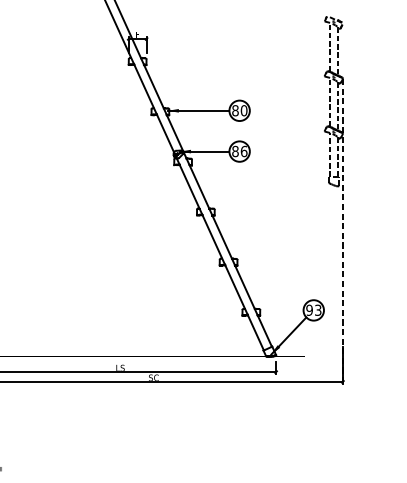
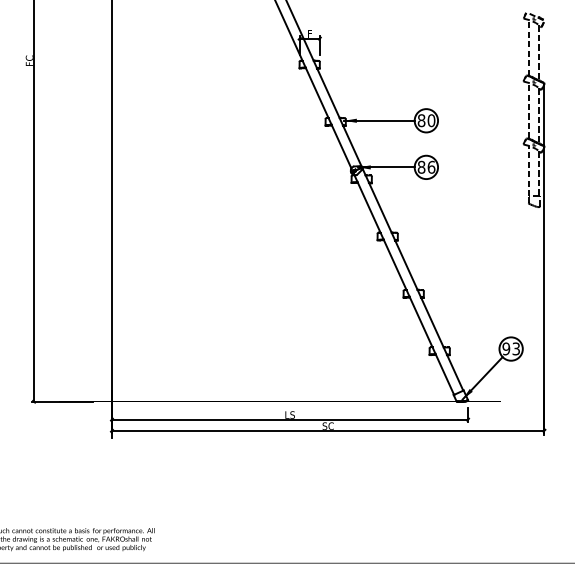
line: (342, 232) -> (544, 259), dashed -> solid

